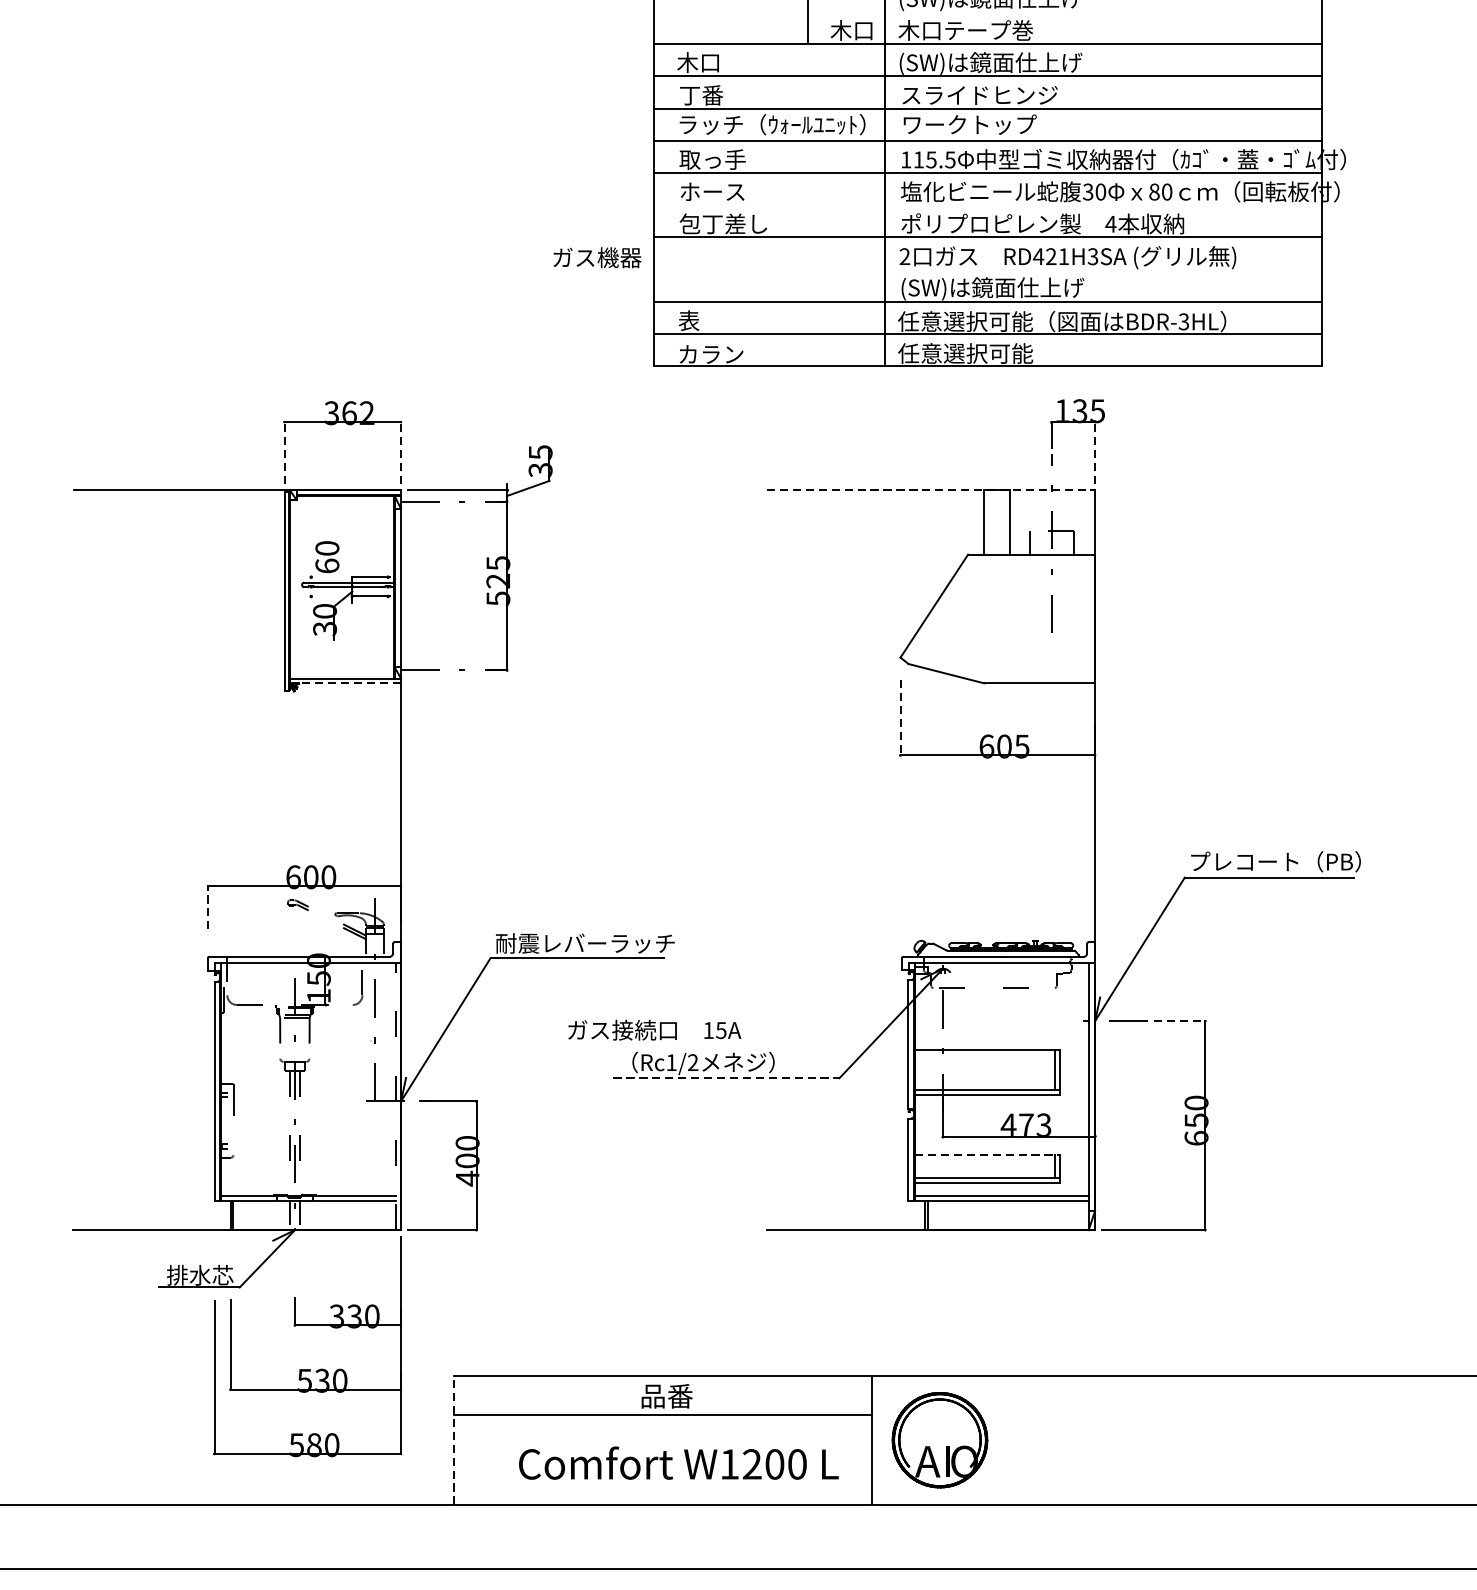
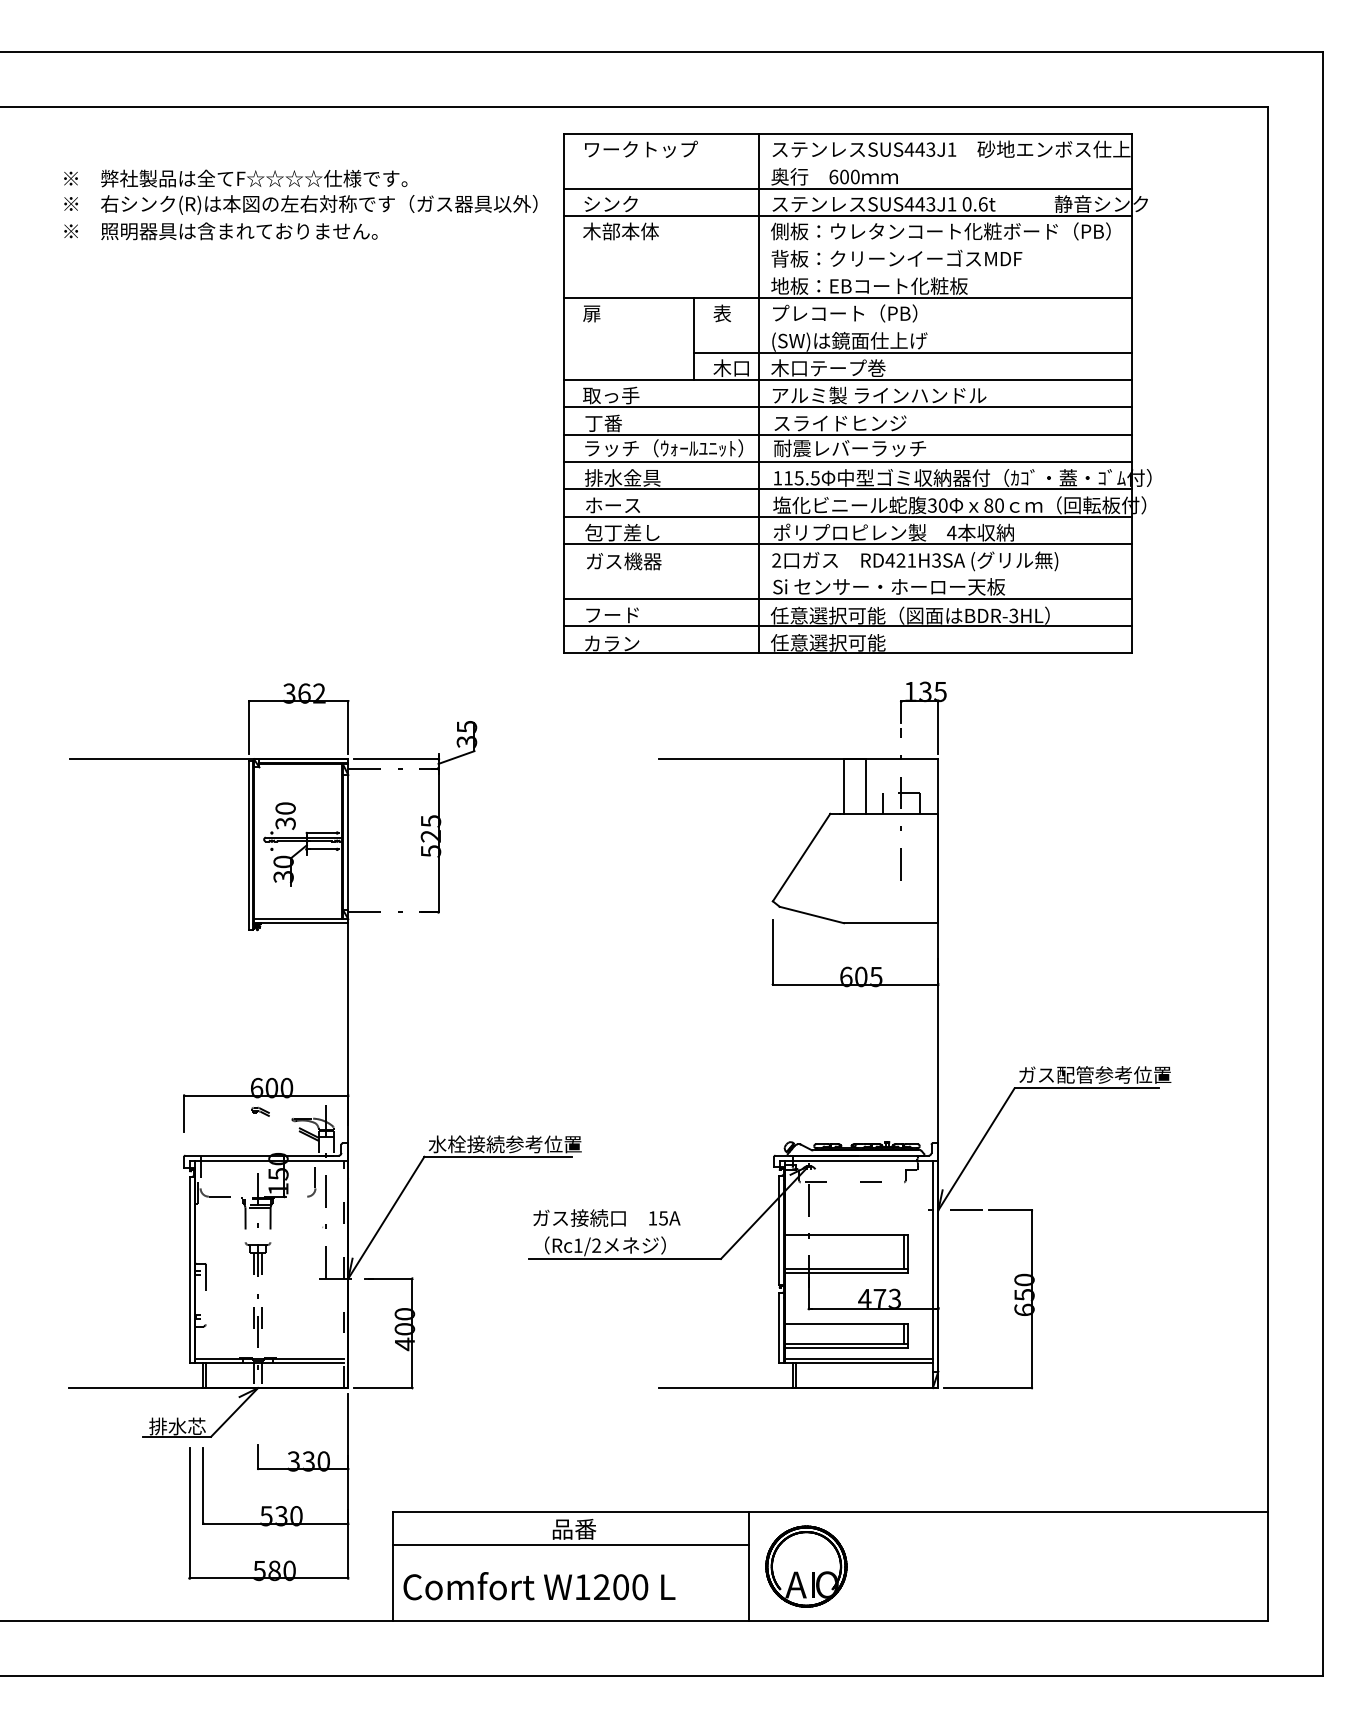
line: (1064, 11) -> (912, 352), added
text: (710, 62) -> (611, 395), 木口 -> 取っ手
text: (1025, 62) -> (879, 395), (SW)は鏡面仕上げ -> アルミ製 ラインハンドル
text: (991, 124) -> (850, 448), ワークトップ -> 耐震レバーラッチ
text: (723, 159) -> (622, 477), 取っ手 -> 排水金具
line: (988, 204) -> (847, 516), added
text: (597, 257) -> (624, 561), moved
text: (1037, 288) -> (889, 587), (SW)は鏡面仕上げ -> Si センサー・ホーロー天板
text: (710, 320) -> (611, 614), 表 -> フード
line: (284, 451) -> (249, 726), dashed -> solid
line: (401, 451) -> (348, 726), dashed -> solid
line: (1095, 451) -> (938, 726), dashed -> solid
line: (930, 490) -> (798, 759), dashed -> solid
text: (327, 566) -> (285, 823), 60 -> 30
line: (344, 683) -> (300, 923), dashed -> solid
line: (900, 718) -> (772, 953), dashed -> solid
text: (1280, 861) -> (1095, 1074), プレコート（PB） -> ガス配管参考位置
line: (208, 907) -> (184, 1113), dashed -> solid
text: (584, 943) -> (504, 1144), 耐震レバーラッチ -> 水栓接続参考位置
line: (1180, 1021) -> (1010, 1210), dashed -> solid
text: (654, 1029) -> (606, 1217), moved
line: (727, 1077) -> (625, 1258), dashed -> solid
line: (987, 1155) -> (846, 1324), dashed -> solid
line: (454, 1440) -> (393, 1566), dashed -> solid
text: (678, 1463) -> (539, 1586), moved

